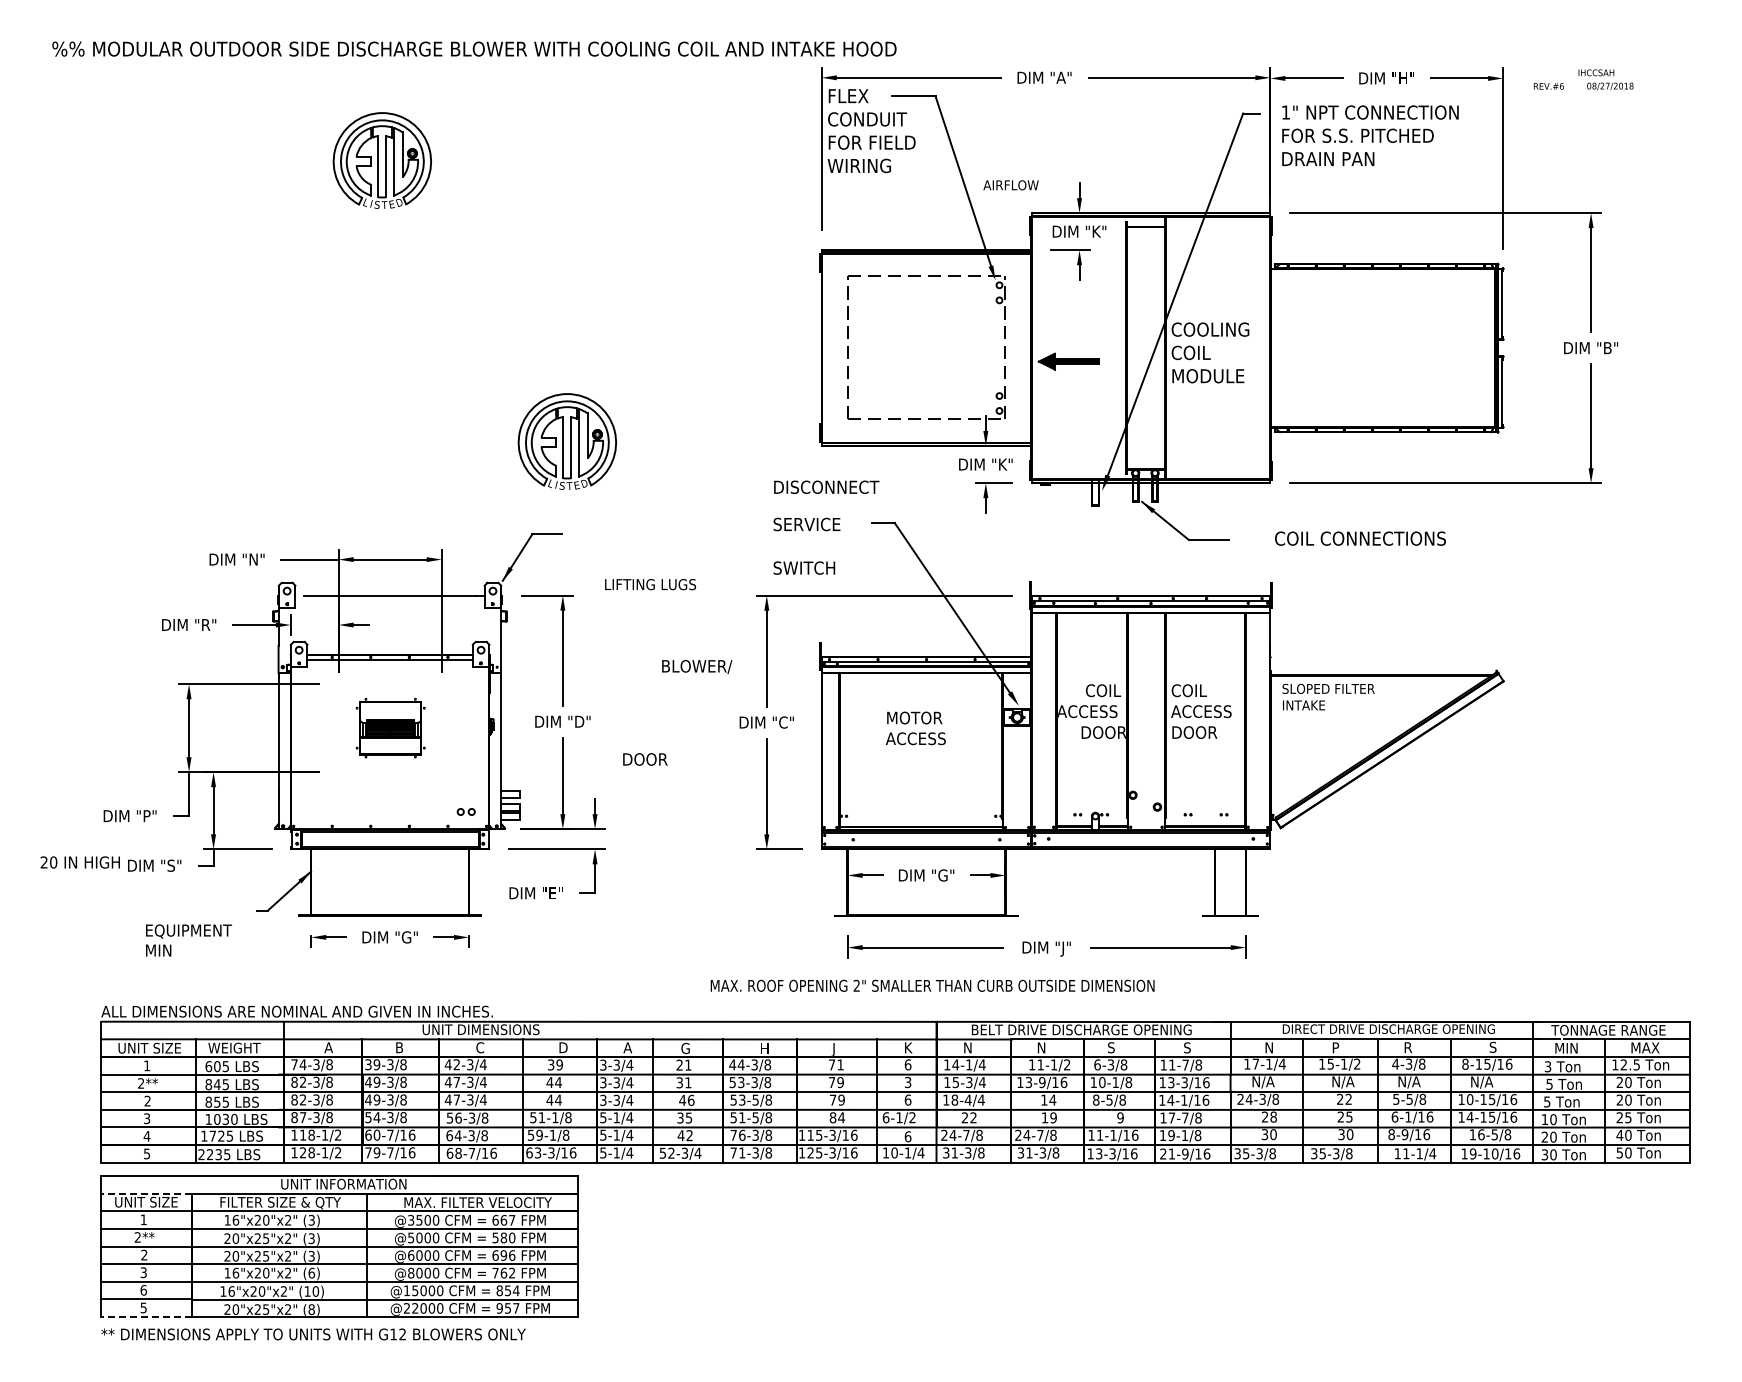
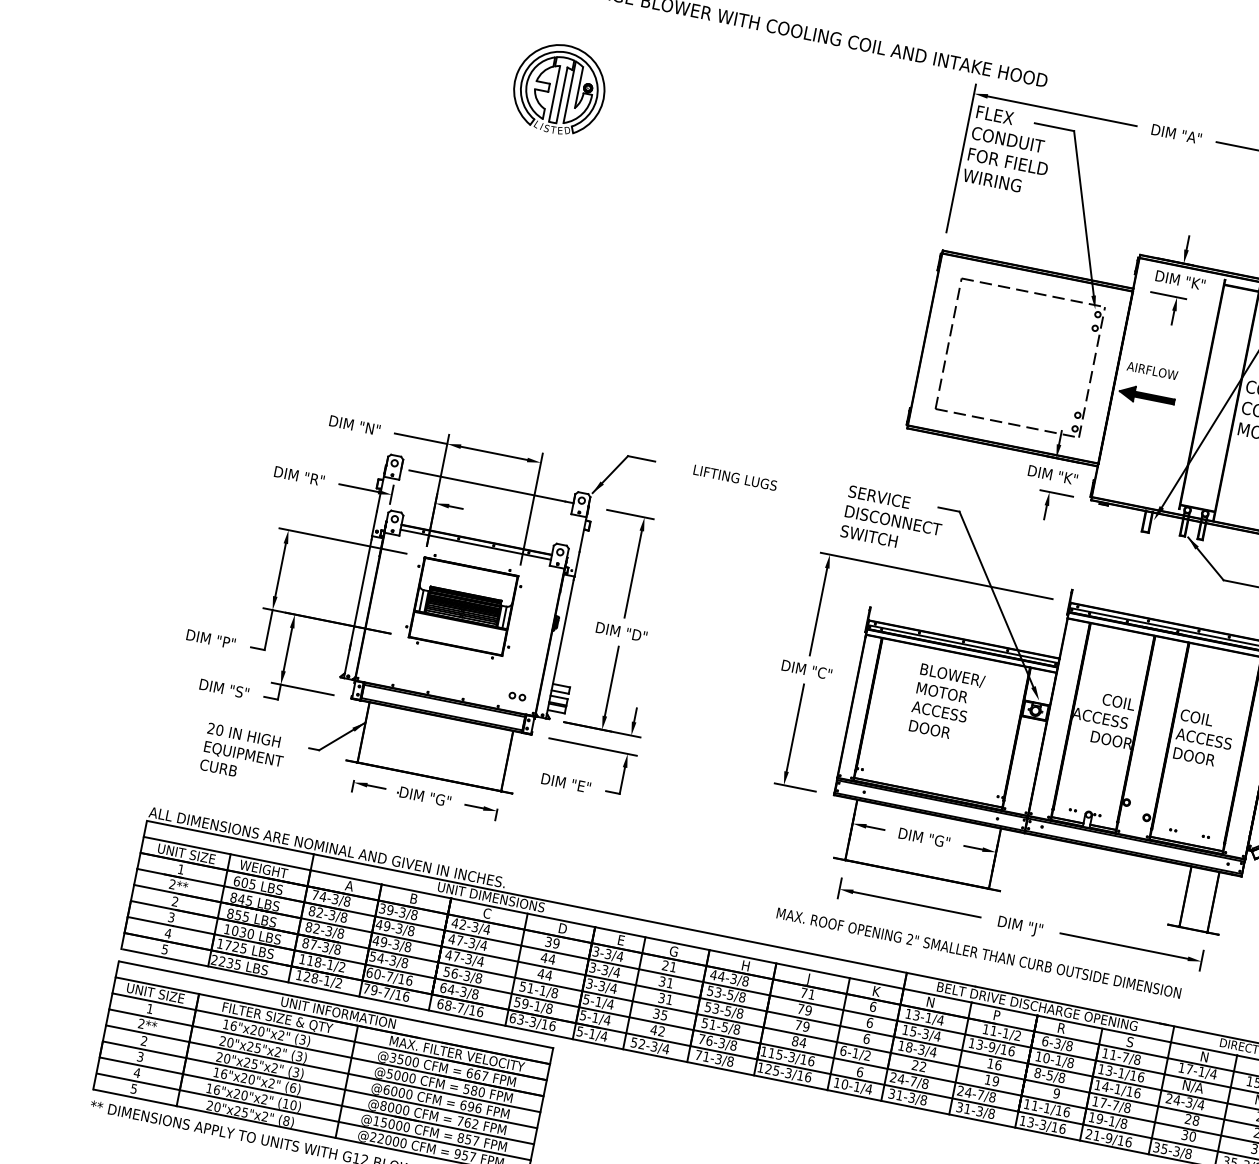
text: (1010, 185) -> (1151, 370), moved
part: (567, 441) -> (676, 378), removed
text: (826, 486) -> (893, 519), moved
text: (650, 584) -> (735, 477), moved
text: (697, 666) -> (953, 675), moved
part: (390, 727) -> (463, 606), size x1.67
text: (645, 759) -> (929, 729), moved
text: (79, 862) -> (243, 735), moved
text: (165, 950) -> (218, 767), MIN -> CURB
text: (932, 985) -> (978, 952), moved
text: (627, 1047) -> (621, 940), A -> E
text: (1042, 1047) -> (998, 1015), N -> P
text: (1111, 1047) -> (1061, 1027), S -> R
text: (955, 1064) -> (916, 1015), 14-1/4 -> 13-1/4
text: (754, 1082) -> (730, 994), 53-3/8 -> 53-5/8
text: (907, 1082) -> (869, 1022), 3 -> 6
text: (1184, 1082) -> (1121, 1073), 13-3/16 -> 13-1/16
text: (1275, 1098) -> (1201, 1104), 24-3/8 -> 24-3/4
text: (686, 1099) -> (665, 998), 46 -> 31
text: (967, 1099) -> (920, 1049), 18-4/4 -> 18-3/4
text: (1052, 1099) -> (998, 1064), 14 -> 16
line: (146, 1193) -> (157, 985), dashed -> solid
text: (143, 1289) -> (137, 1072), 6 -> 4
text: (515, 1290) -> (475, 1140), 854 -> 857
line: (146, 1317) -> (134, 1098), dashed -> solid

